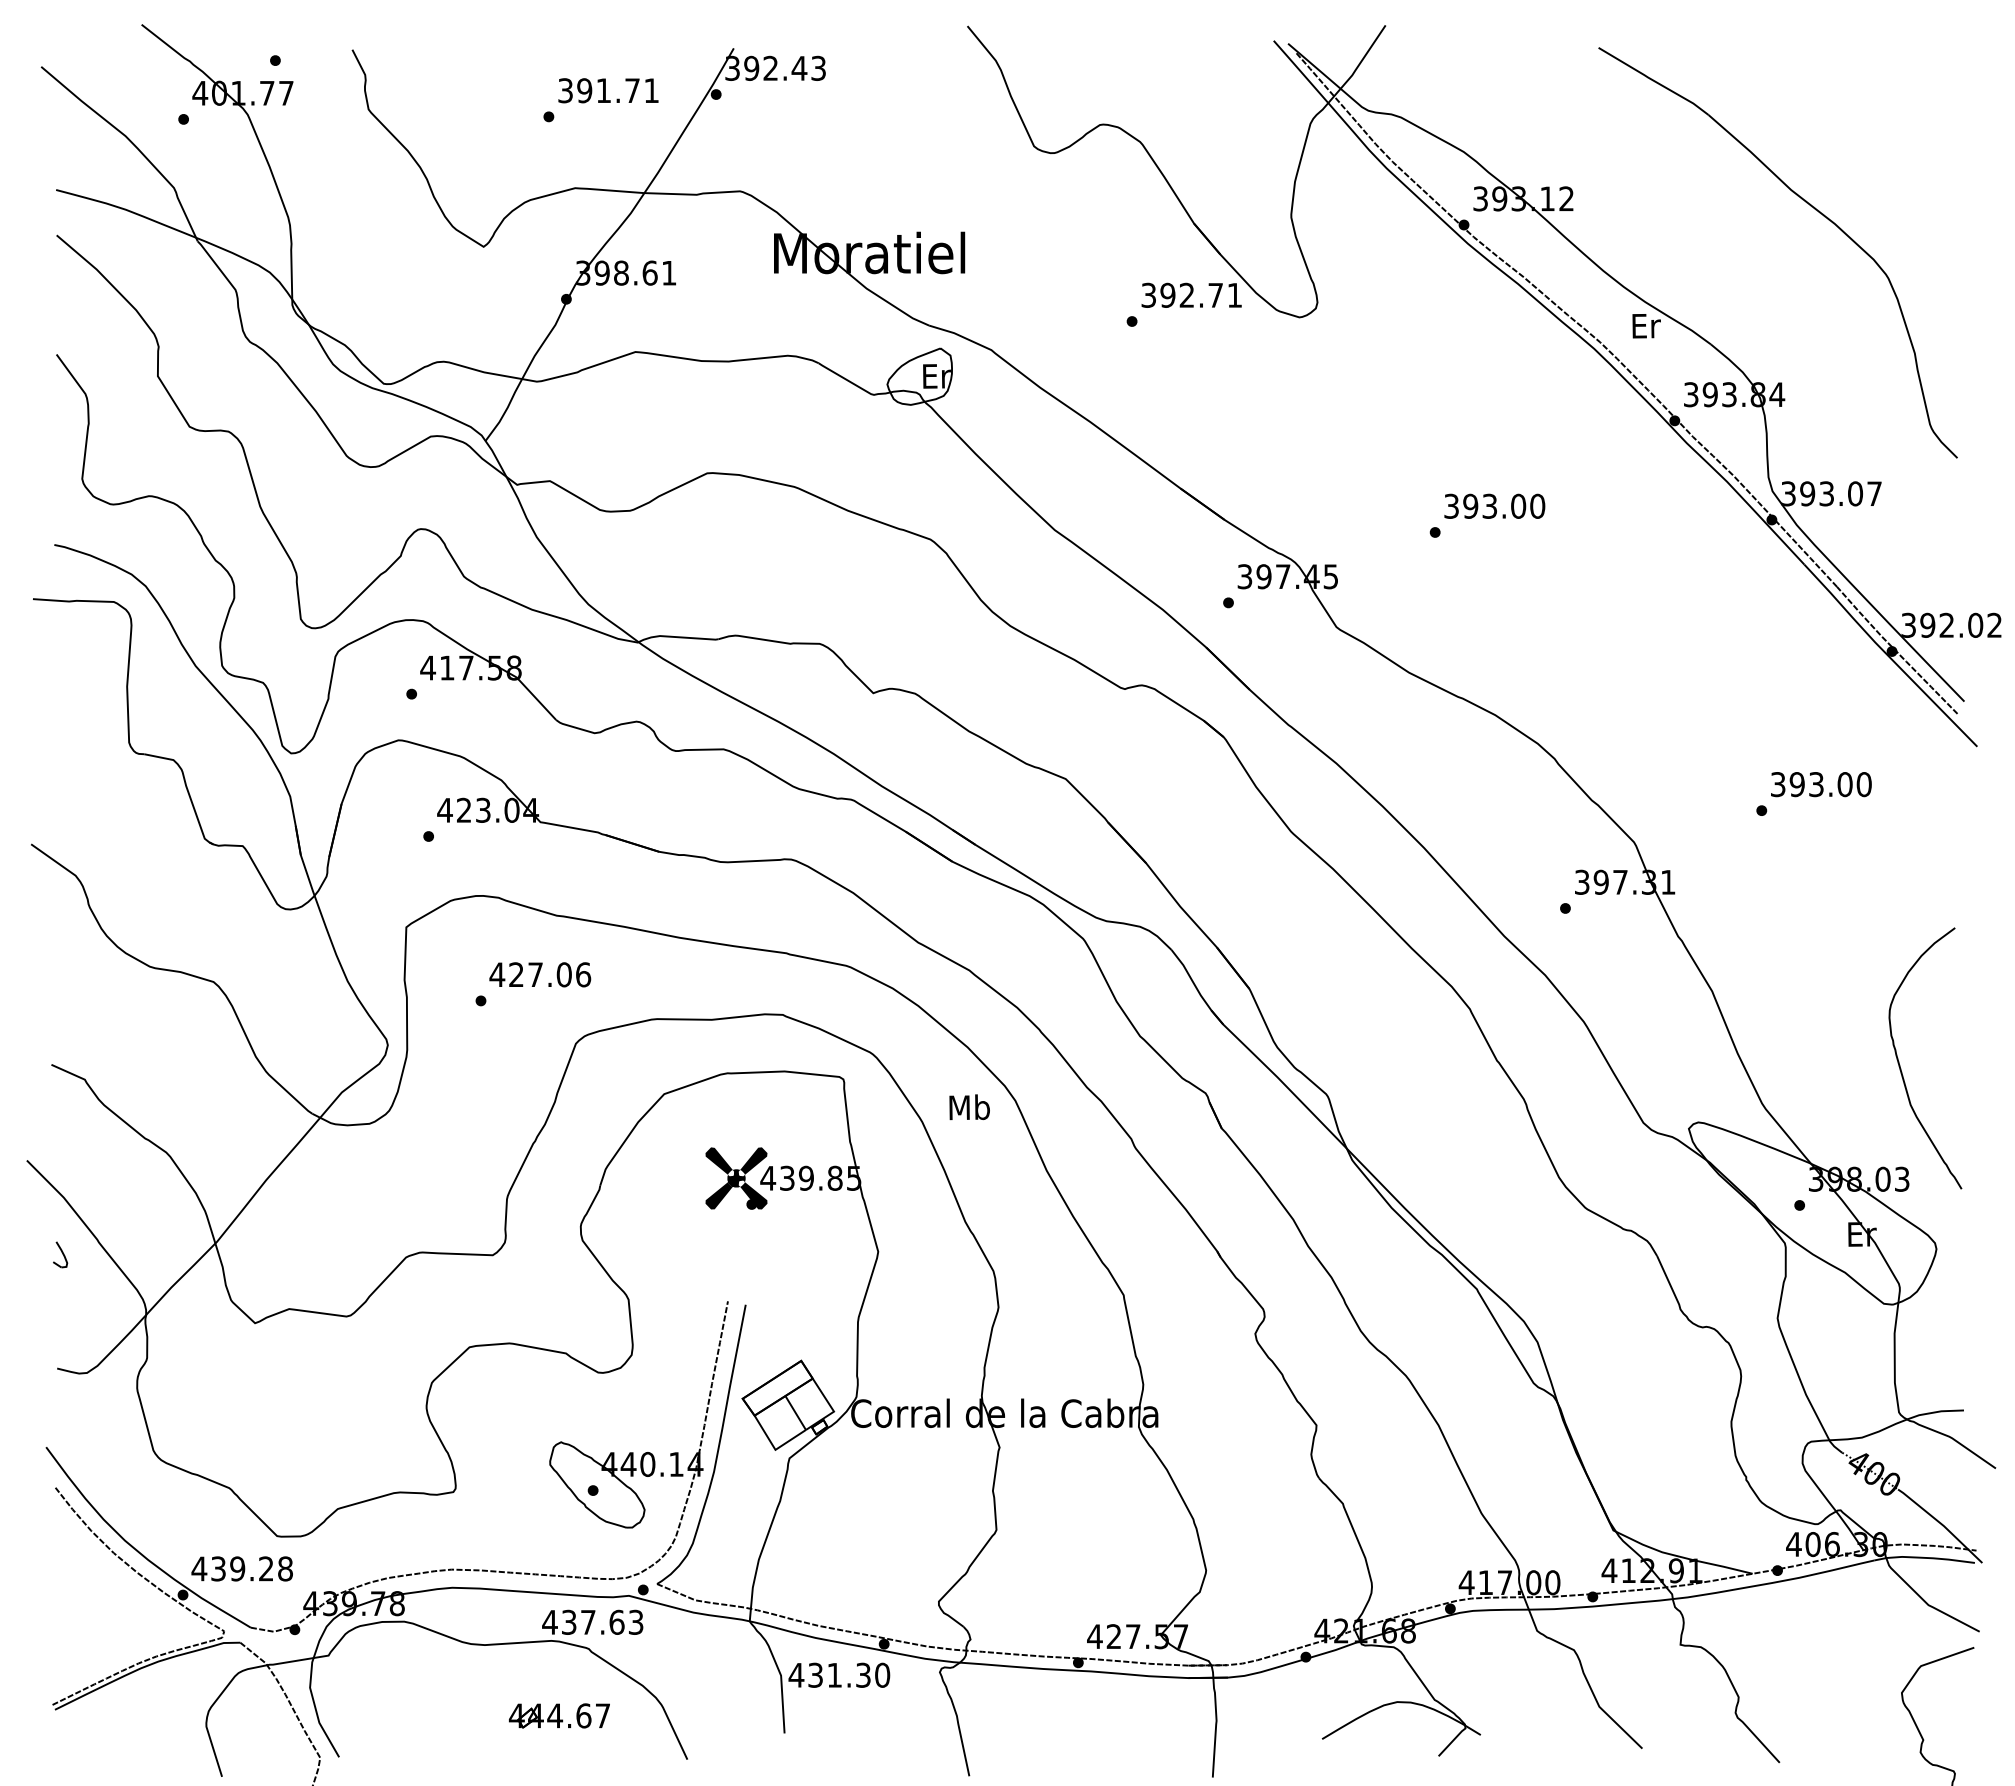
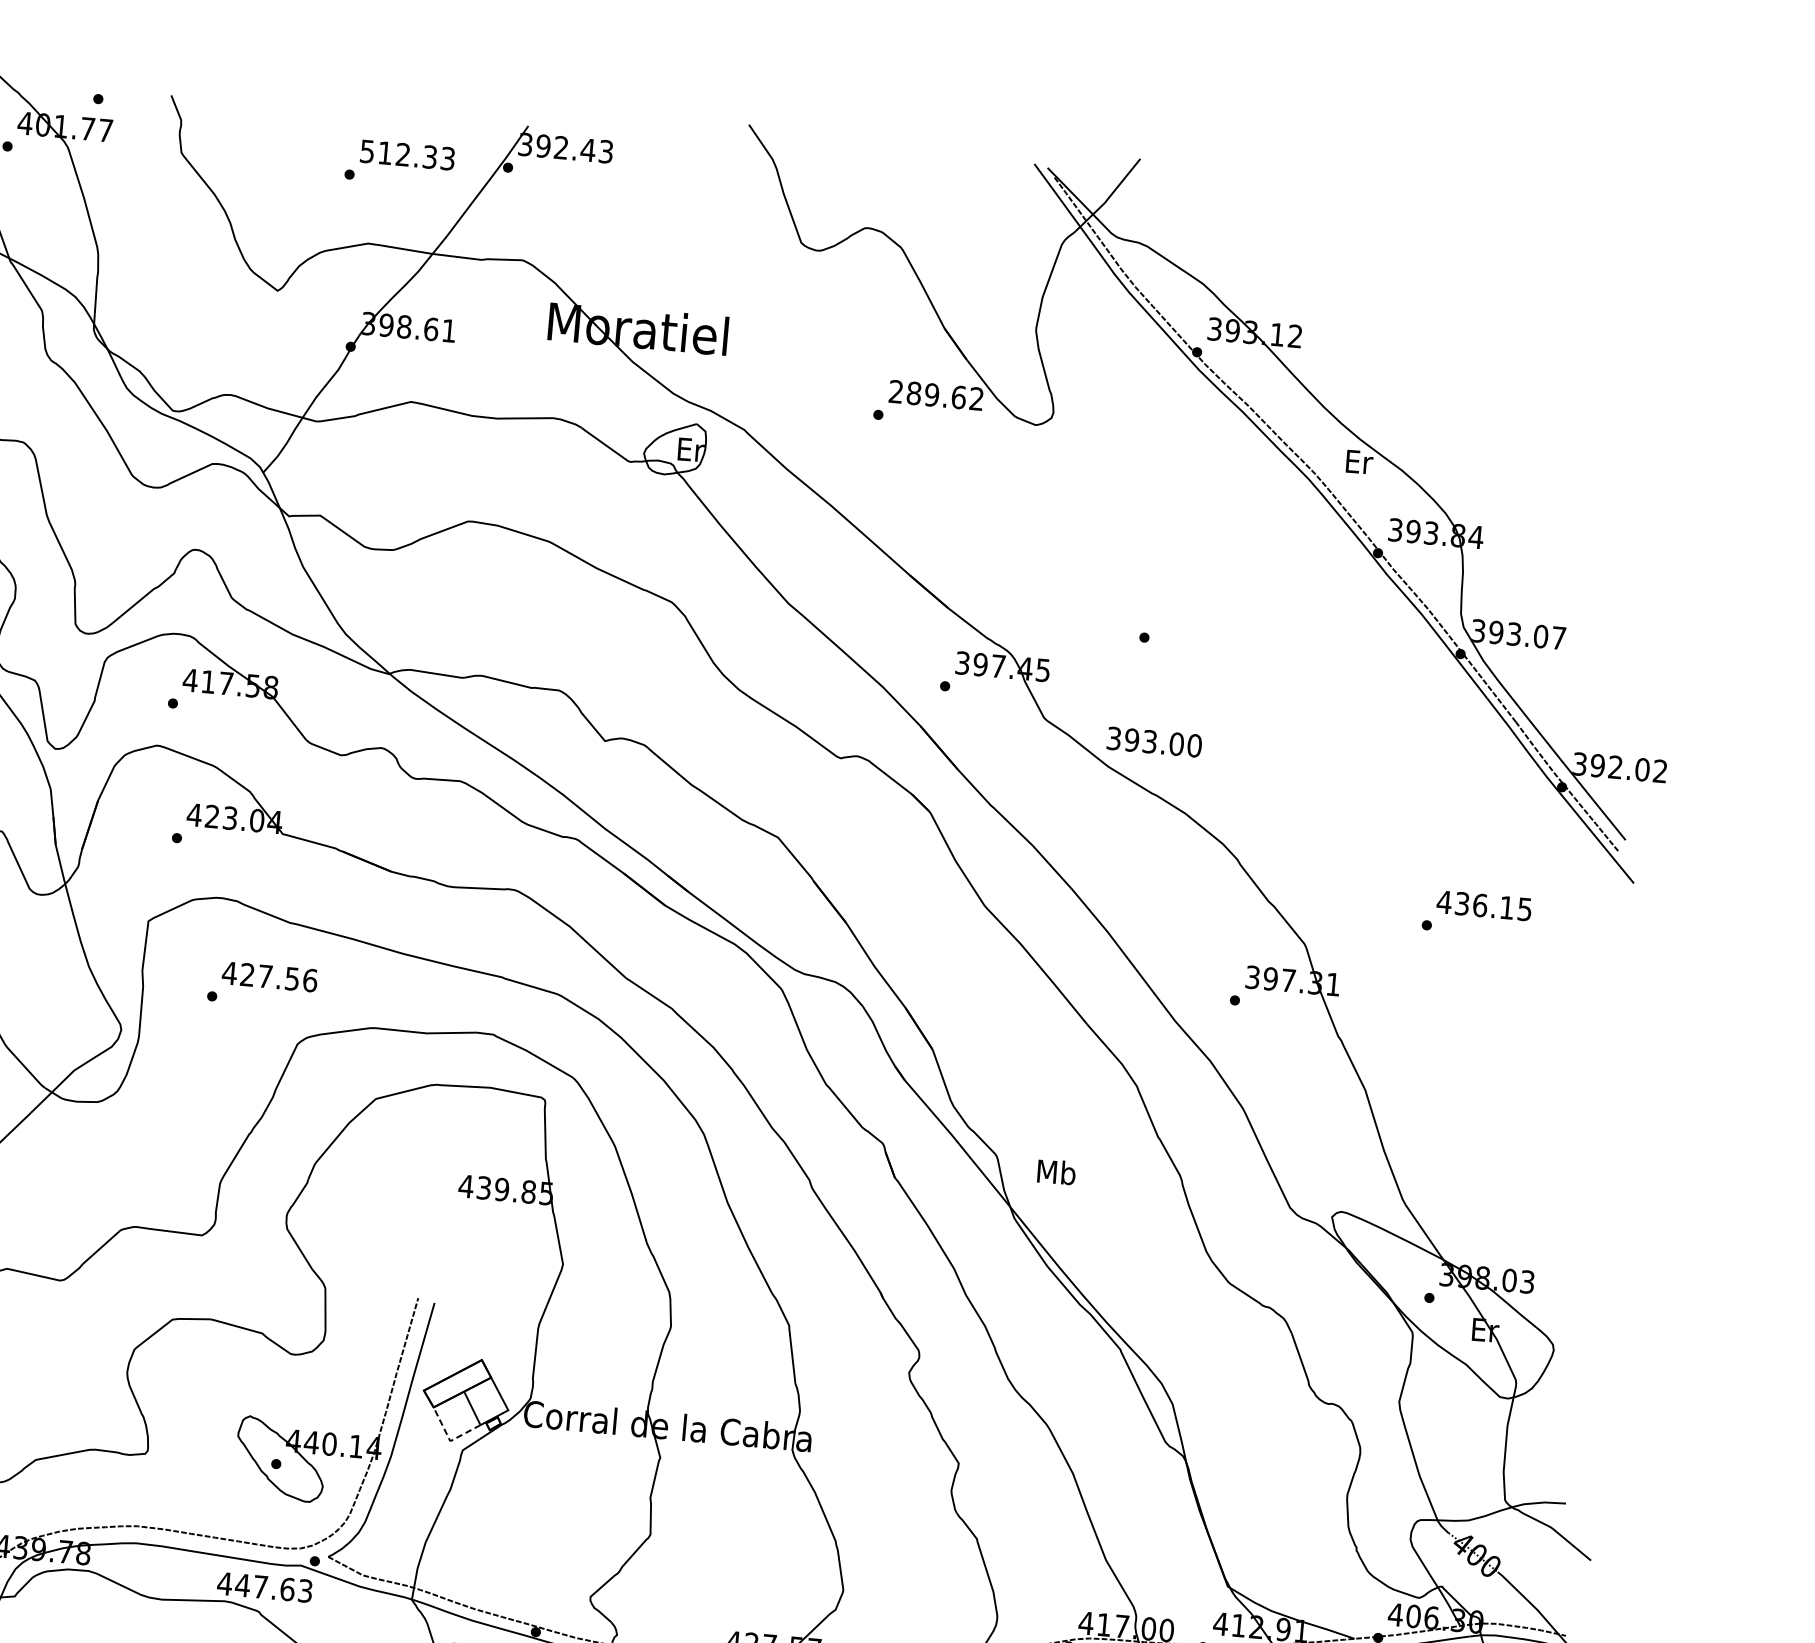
text: (608, 90) -> (407, 154), 391.71 -> 512.33
part: (1810, 206) -> (1522, 363), removed
text: (1191, 294) -> (936, 394), 392.71 -> 289.62
text: (1494, 505) -> (1154, 741), moved
text: (1820, 784) -> (1484, 905), 393.00 -> 436.15
text: (563, 974) -> (291, 978), 427.06 -> 427.56
curve: (1900, 1065) -> (1535, 1175), removed
text: (969, 1107) -> (1056, 1172), moved
part: (736, 1178) -> (436, 1183), removed
line: (774, 1448) -> (449, 1439), solid -> dashed
text: (569, 1621) -> (243, 1584), 437.63 -> 447.63

